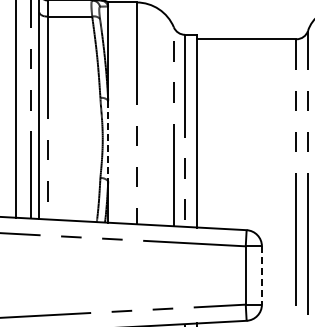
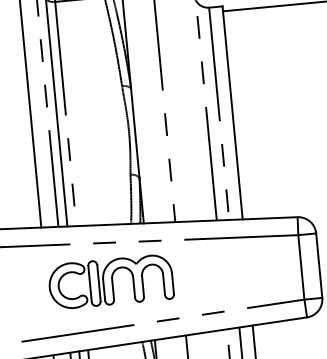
line: (108, 141) -> (135, 133), dashed -> solid
part: (73, 272) -> (110, 282), added
line: (261, 275) -> (318, 265), dashed -> solid

